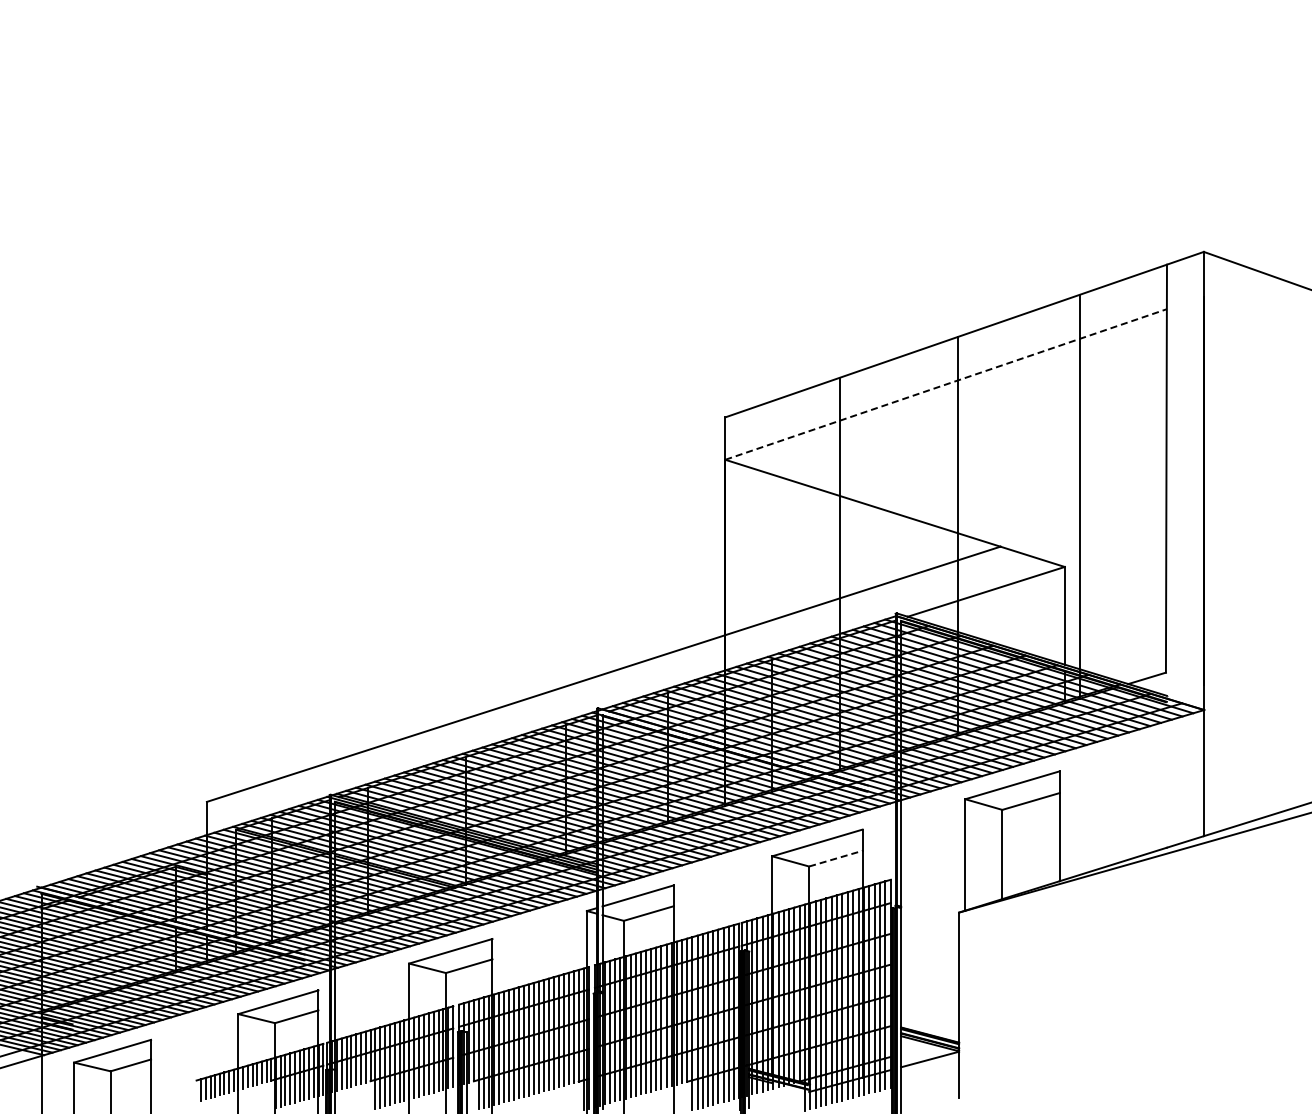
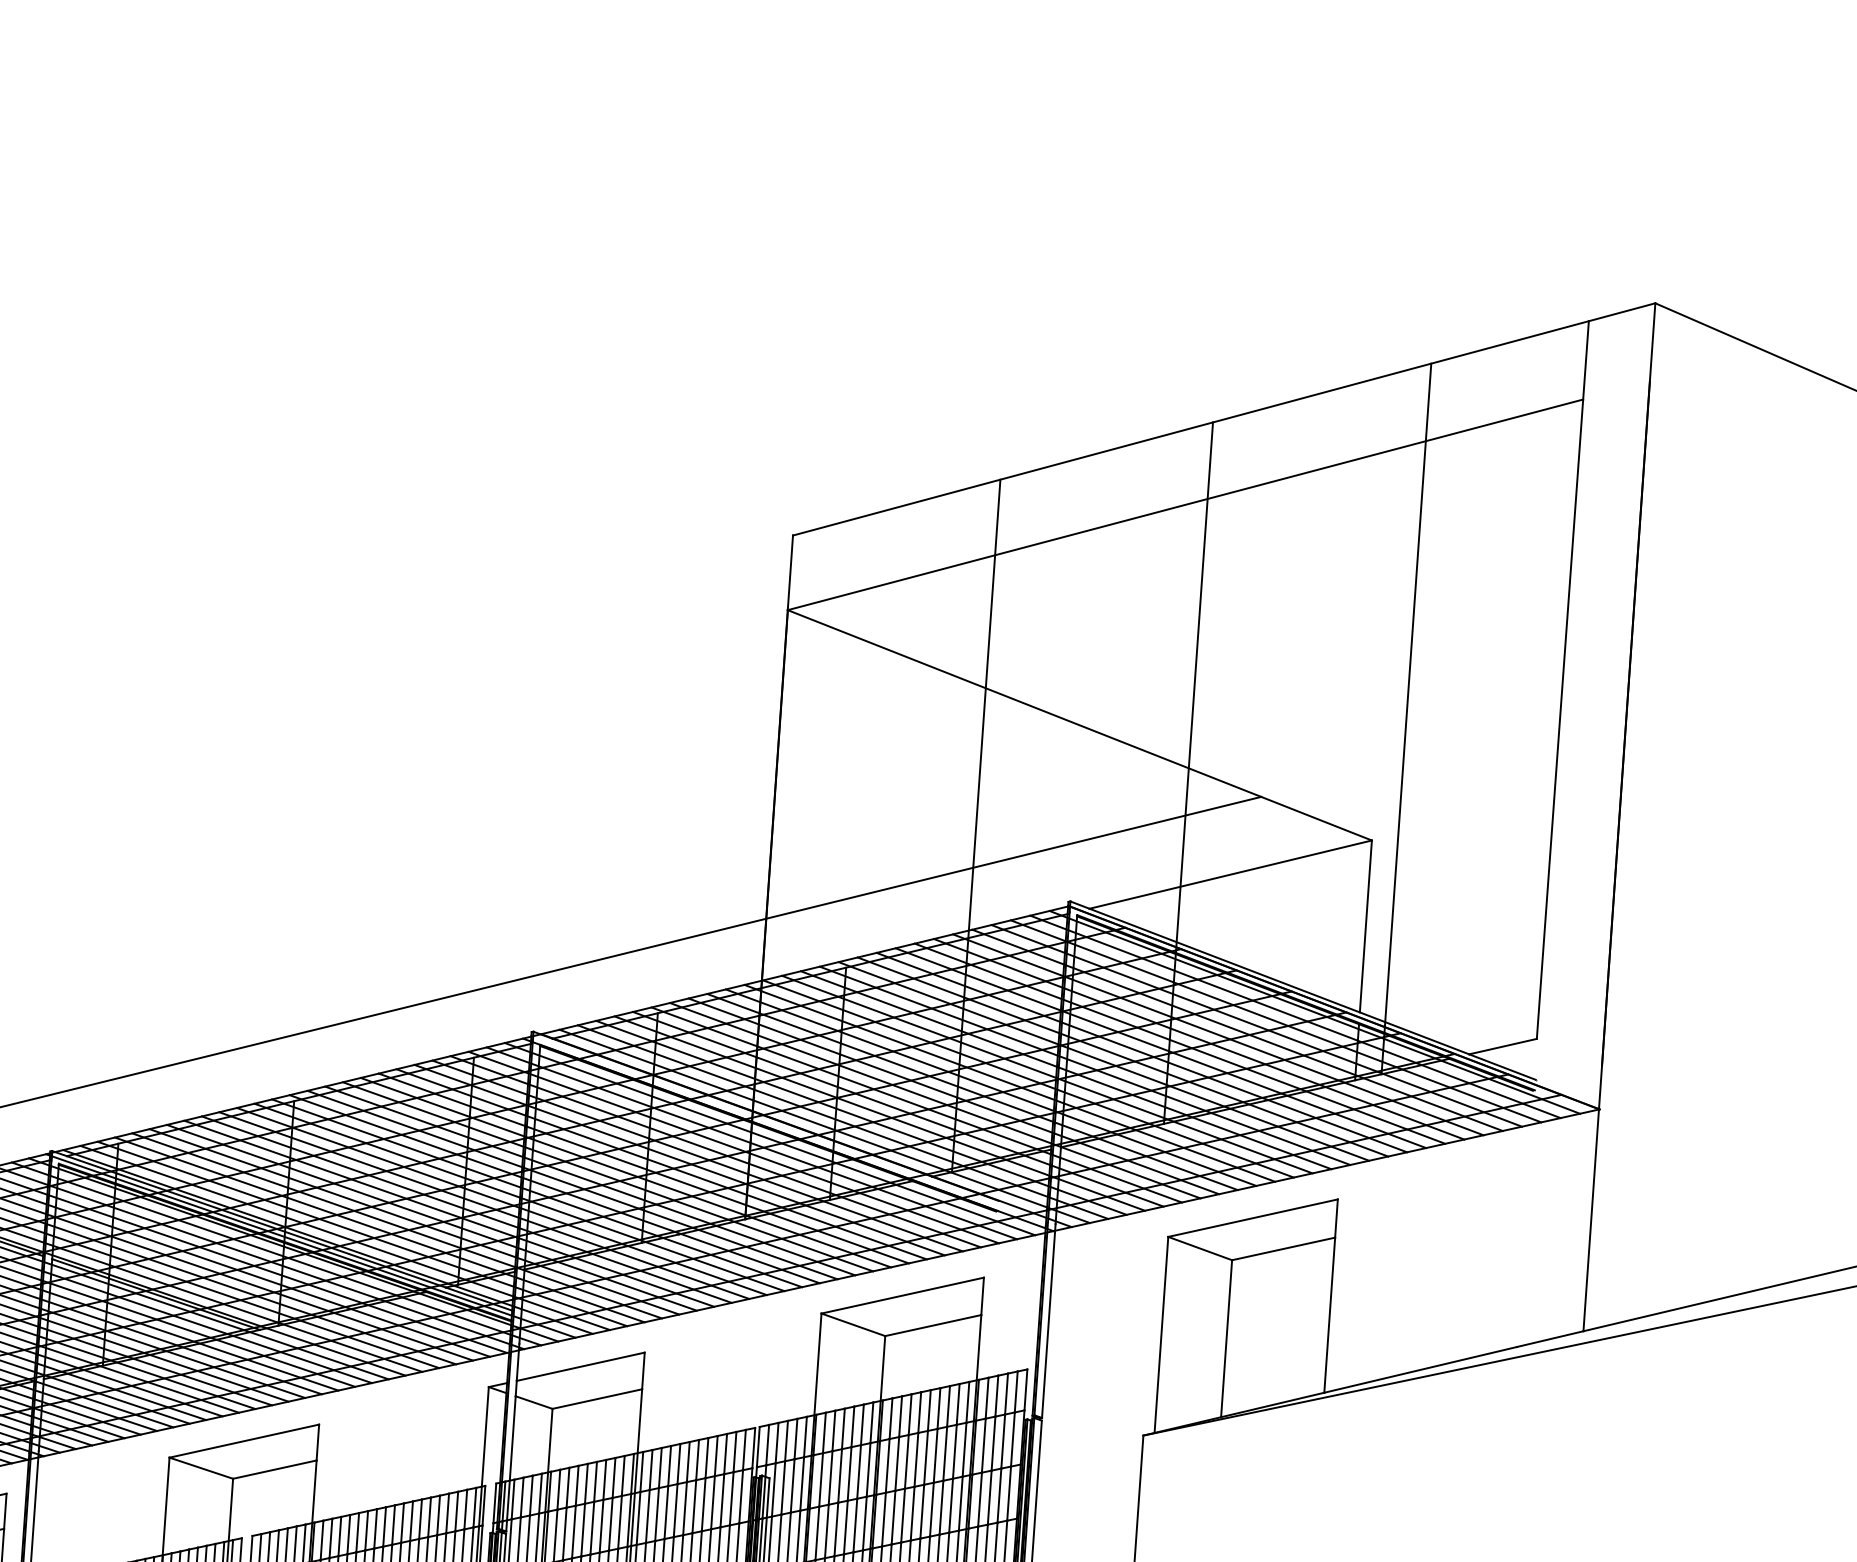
line: (946, 384) -> (1186, 504), dashed -> solid
line: (835, 858) -> (932, 1325), dashed -> solid

